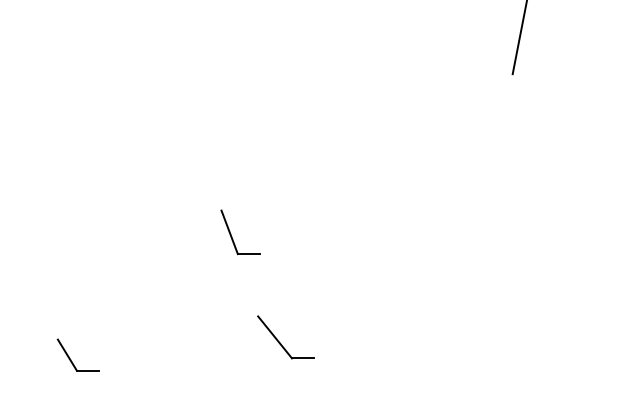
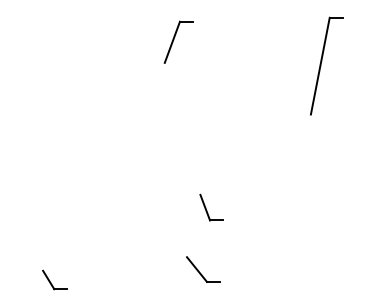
part: (240, 232) -> (211, 207), moved
part: (286, 337) -> (203, 269), moved

